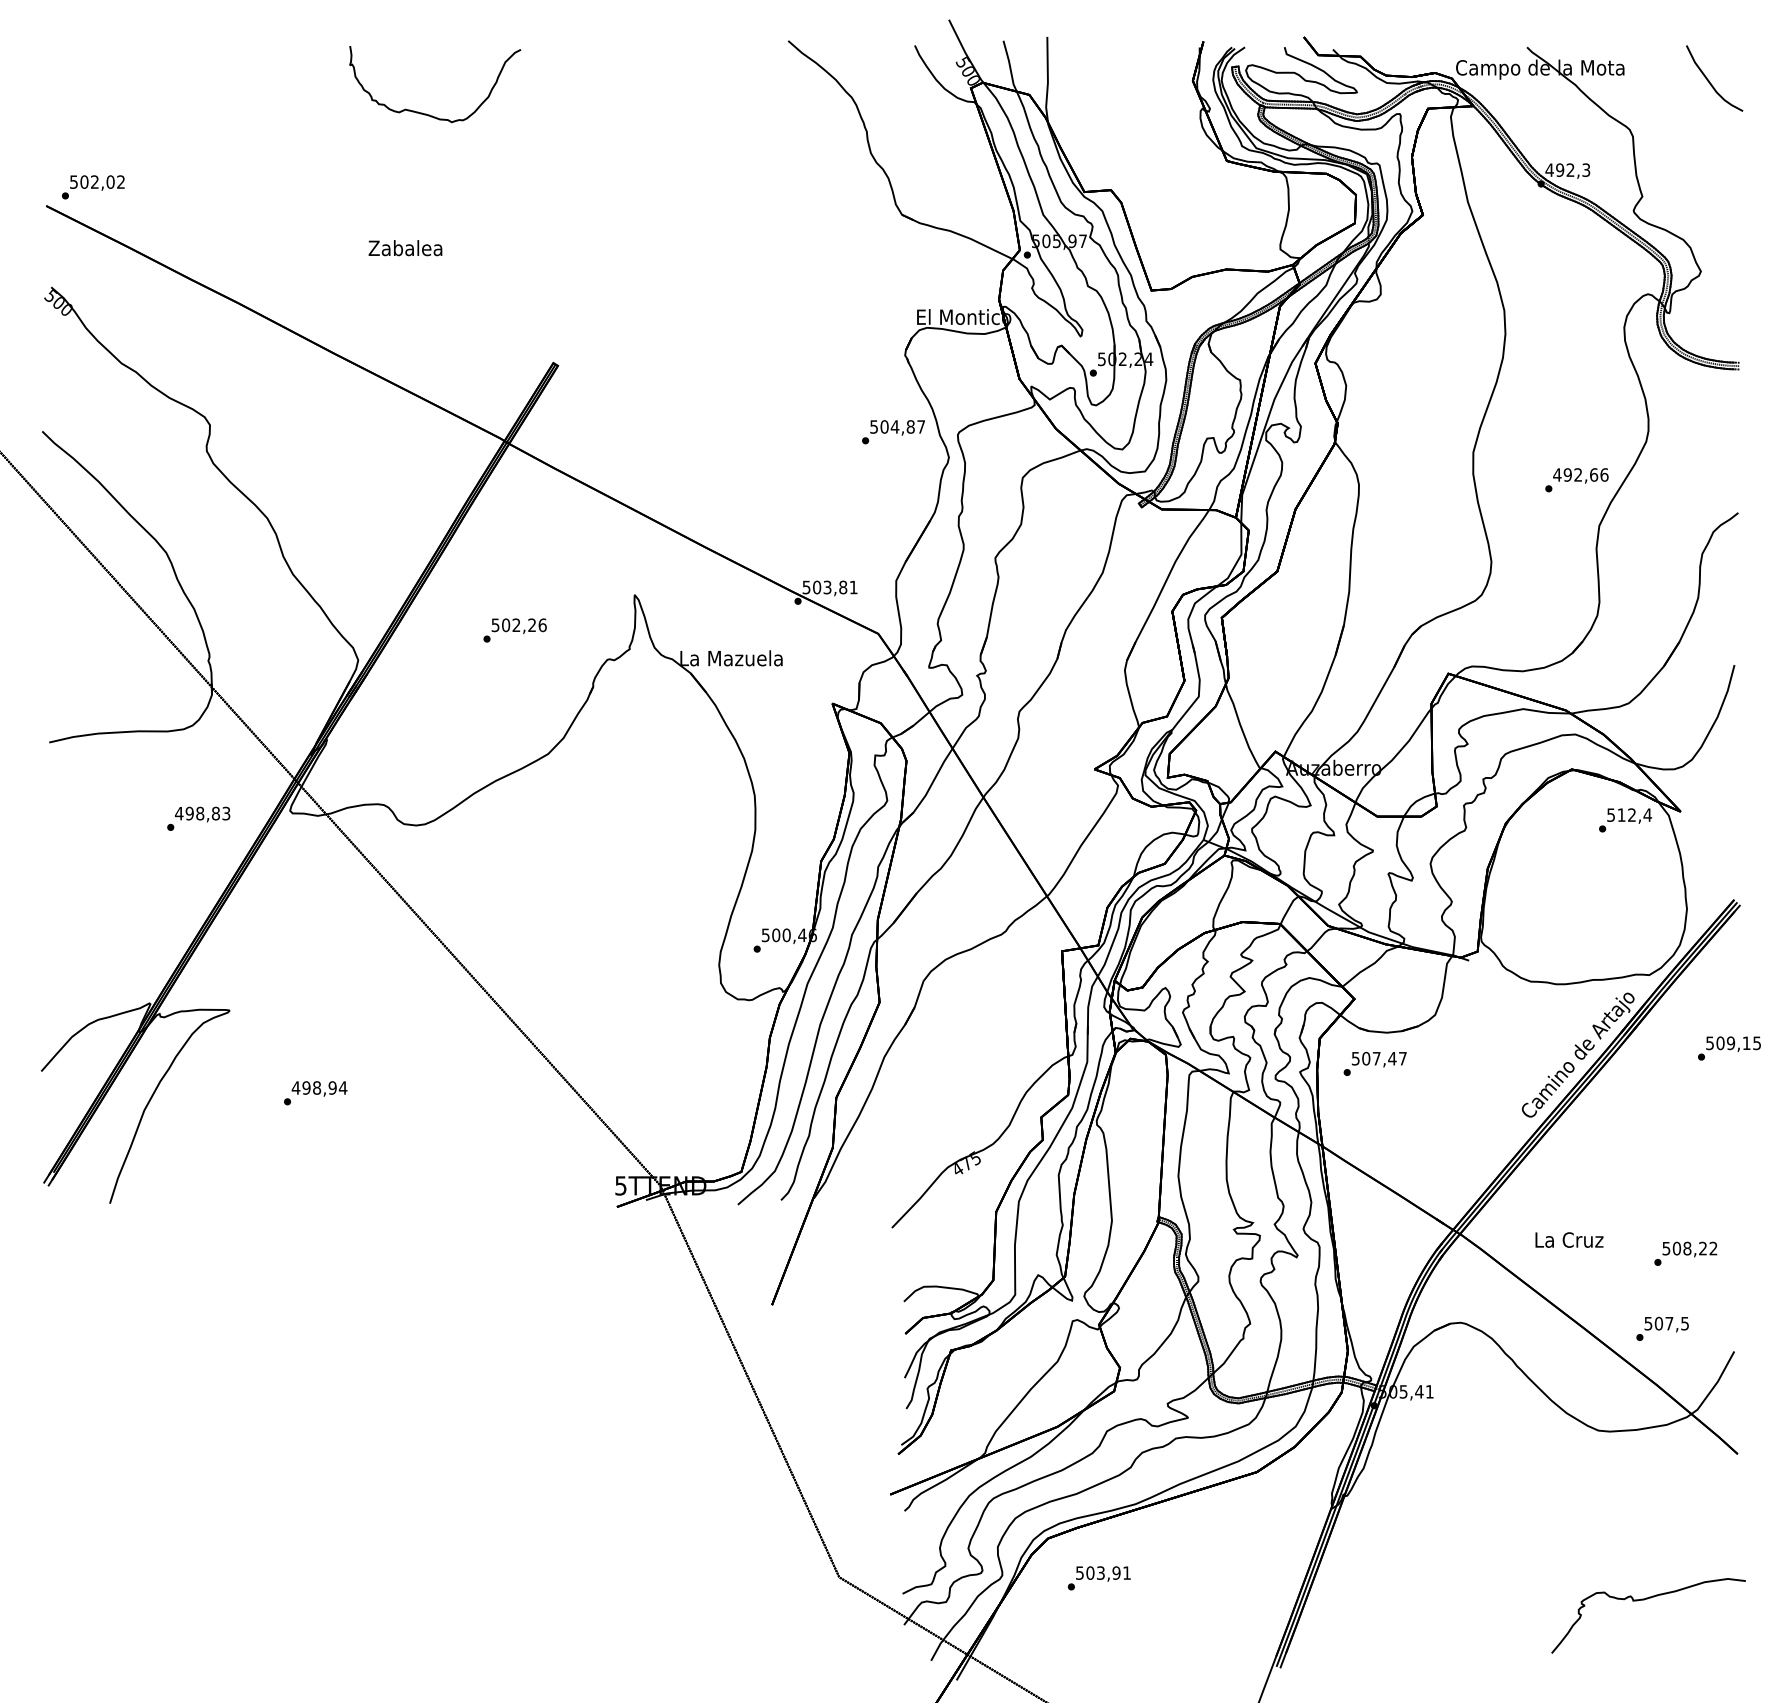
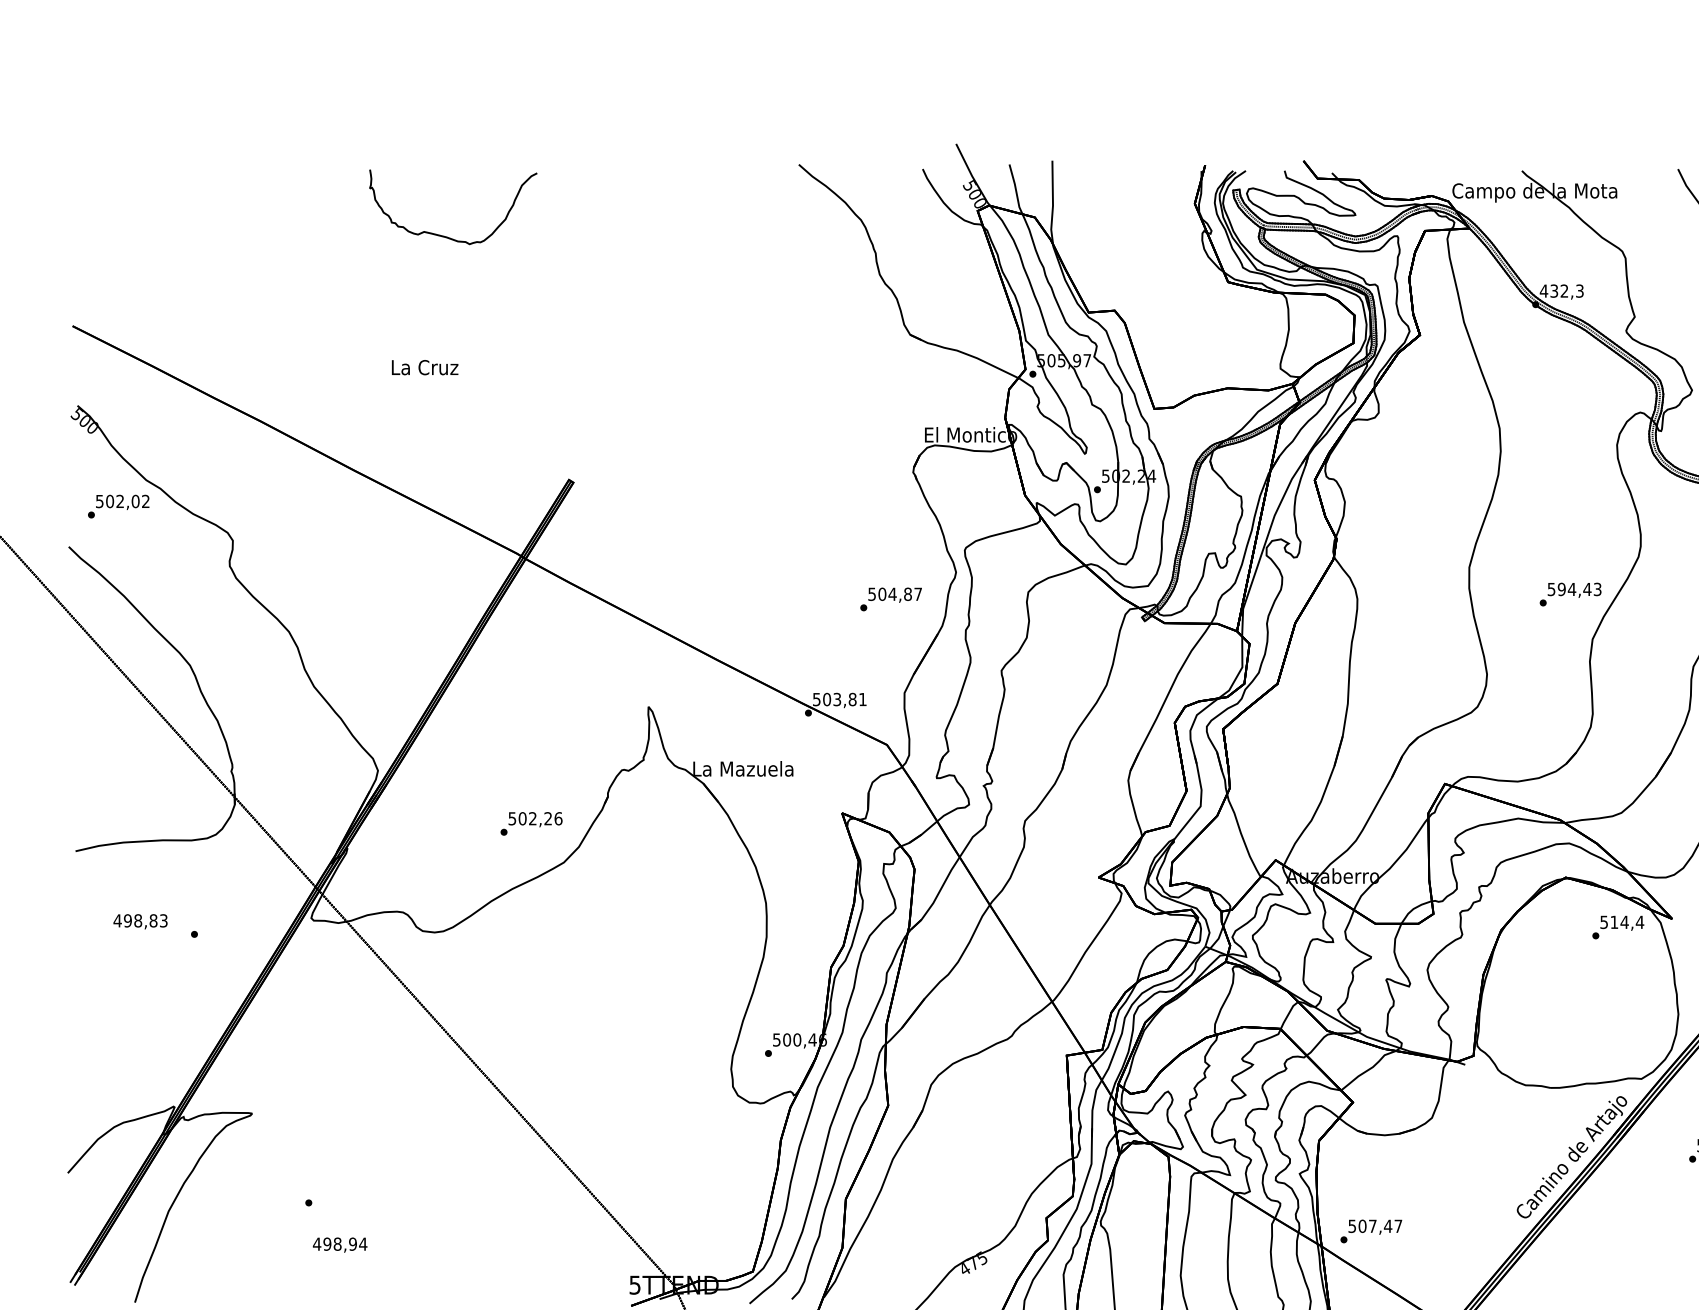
text: (1560, 169) -> (1554, 290), 492,3 -> 432,3
text: (93, 187) -> (118, 506), moved
text: (405, 248) -> (424, 367), Zabalea -> La Cruz
text: (893, 432) -> (891, 599), moved
text: (1580, 474) -> (1574, 588), 492,66 -> 594,43
text: (514, 630) -> (530, 823), moved
text: (202, 814) -> (140, 921), moved
text: (1631, 814) -> (1624, 921), 512,4 -> 514,4
text: (1374, 1063) -> (1370, 1230), moved
text: (319, 1088) -> (340, 1244), moved

